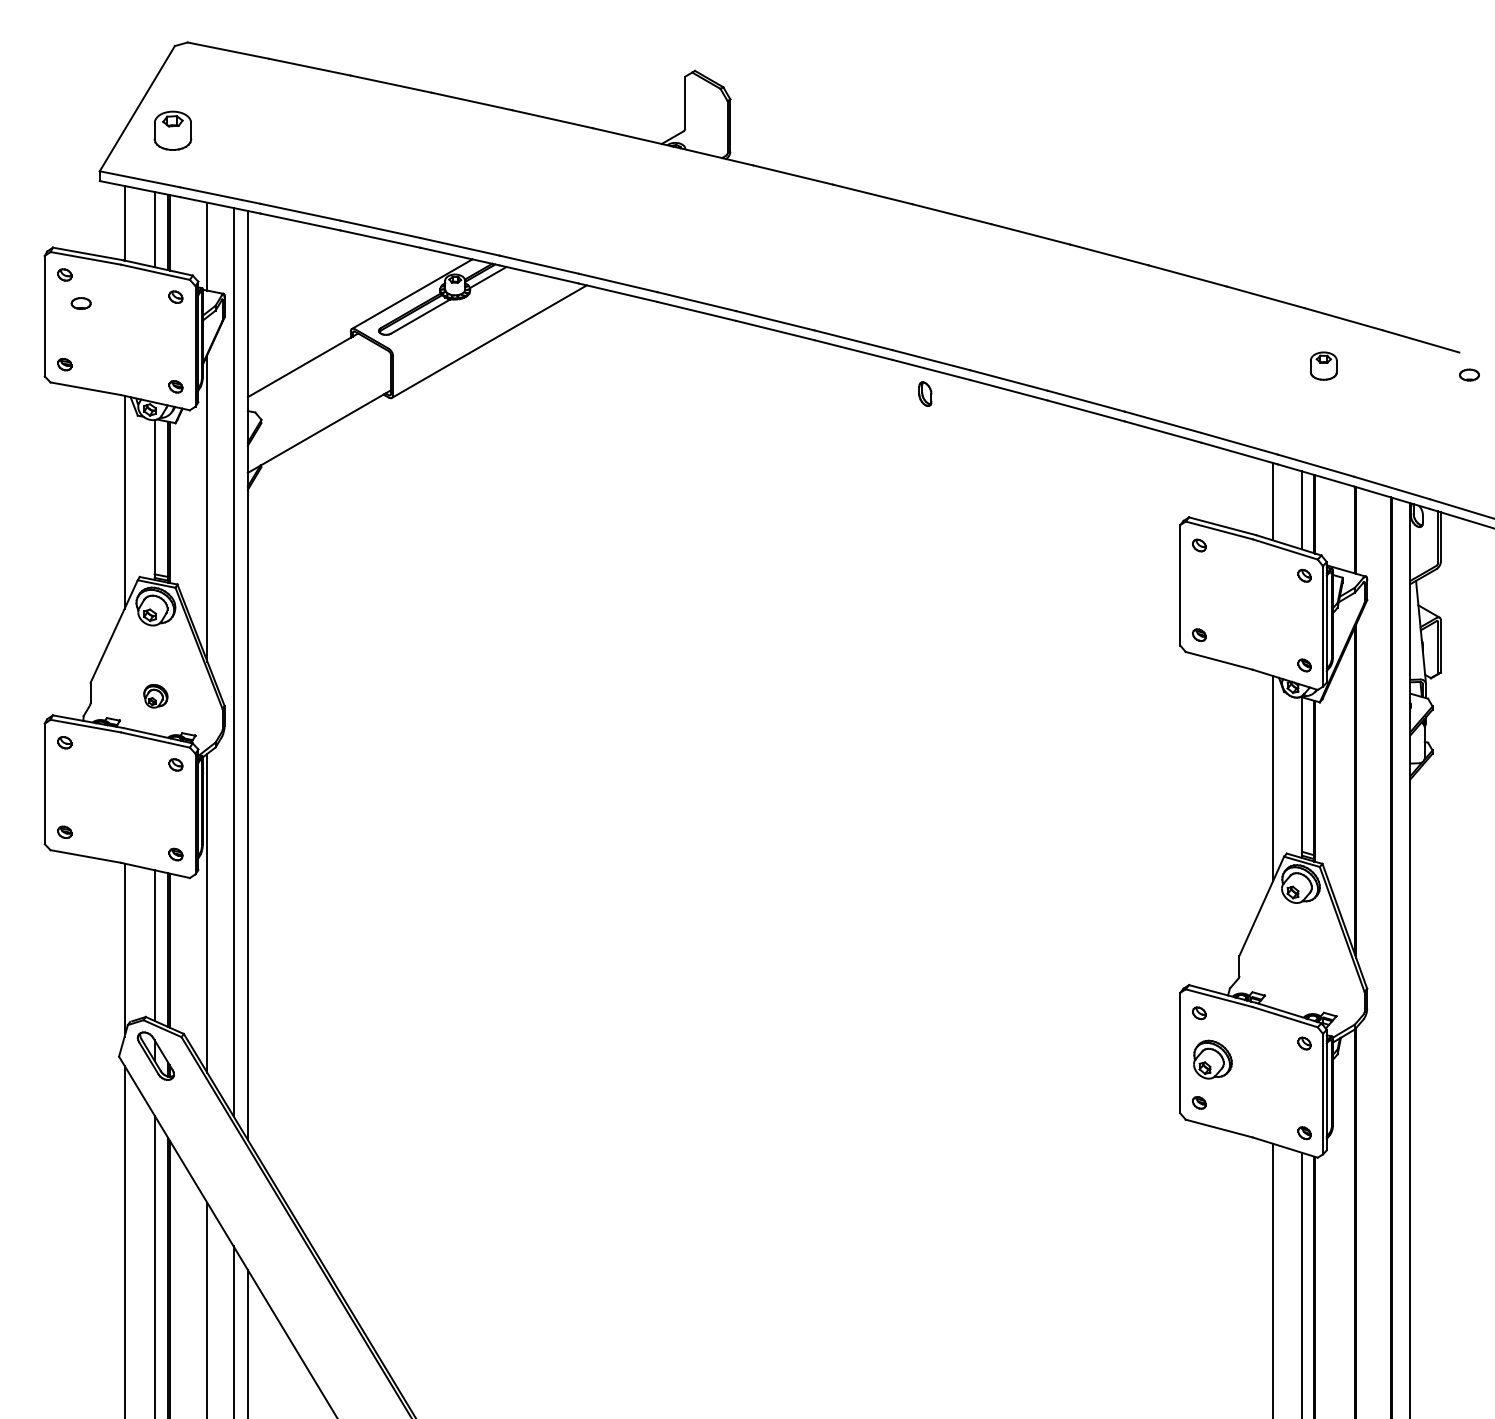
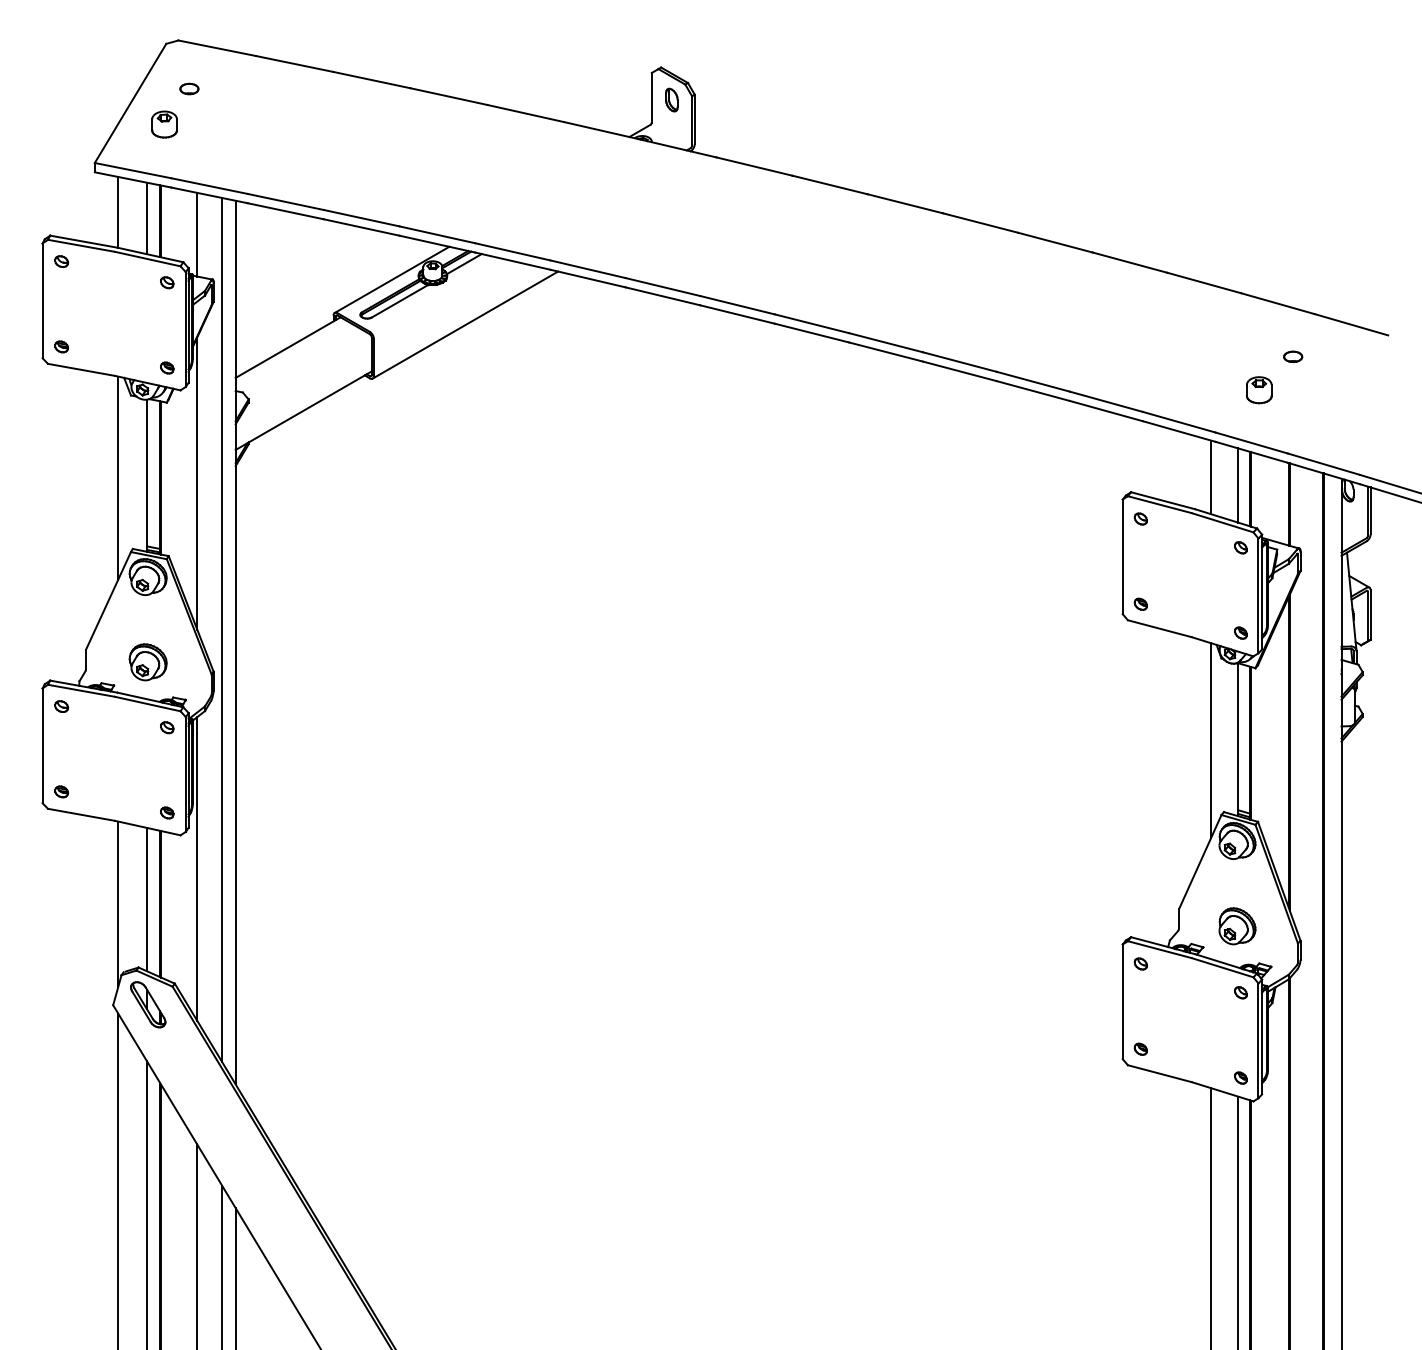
part: (173, 130) -> (164, 124), size x0.71
part: (80, 303) -> (188, 88), moved
part: (1323, 365) -> (1258, 389), moved
part: (1469, 374) -> (1293, 356), moved
part: (925, 393) -> (671, 99), moved
part: (155, 696) -> (147, 662), size x1.67
part: (1212, 1059) -> (1237, 926), moved

